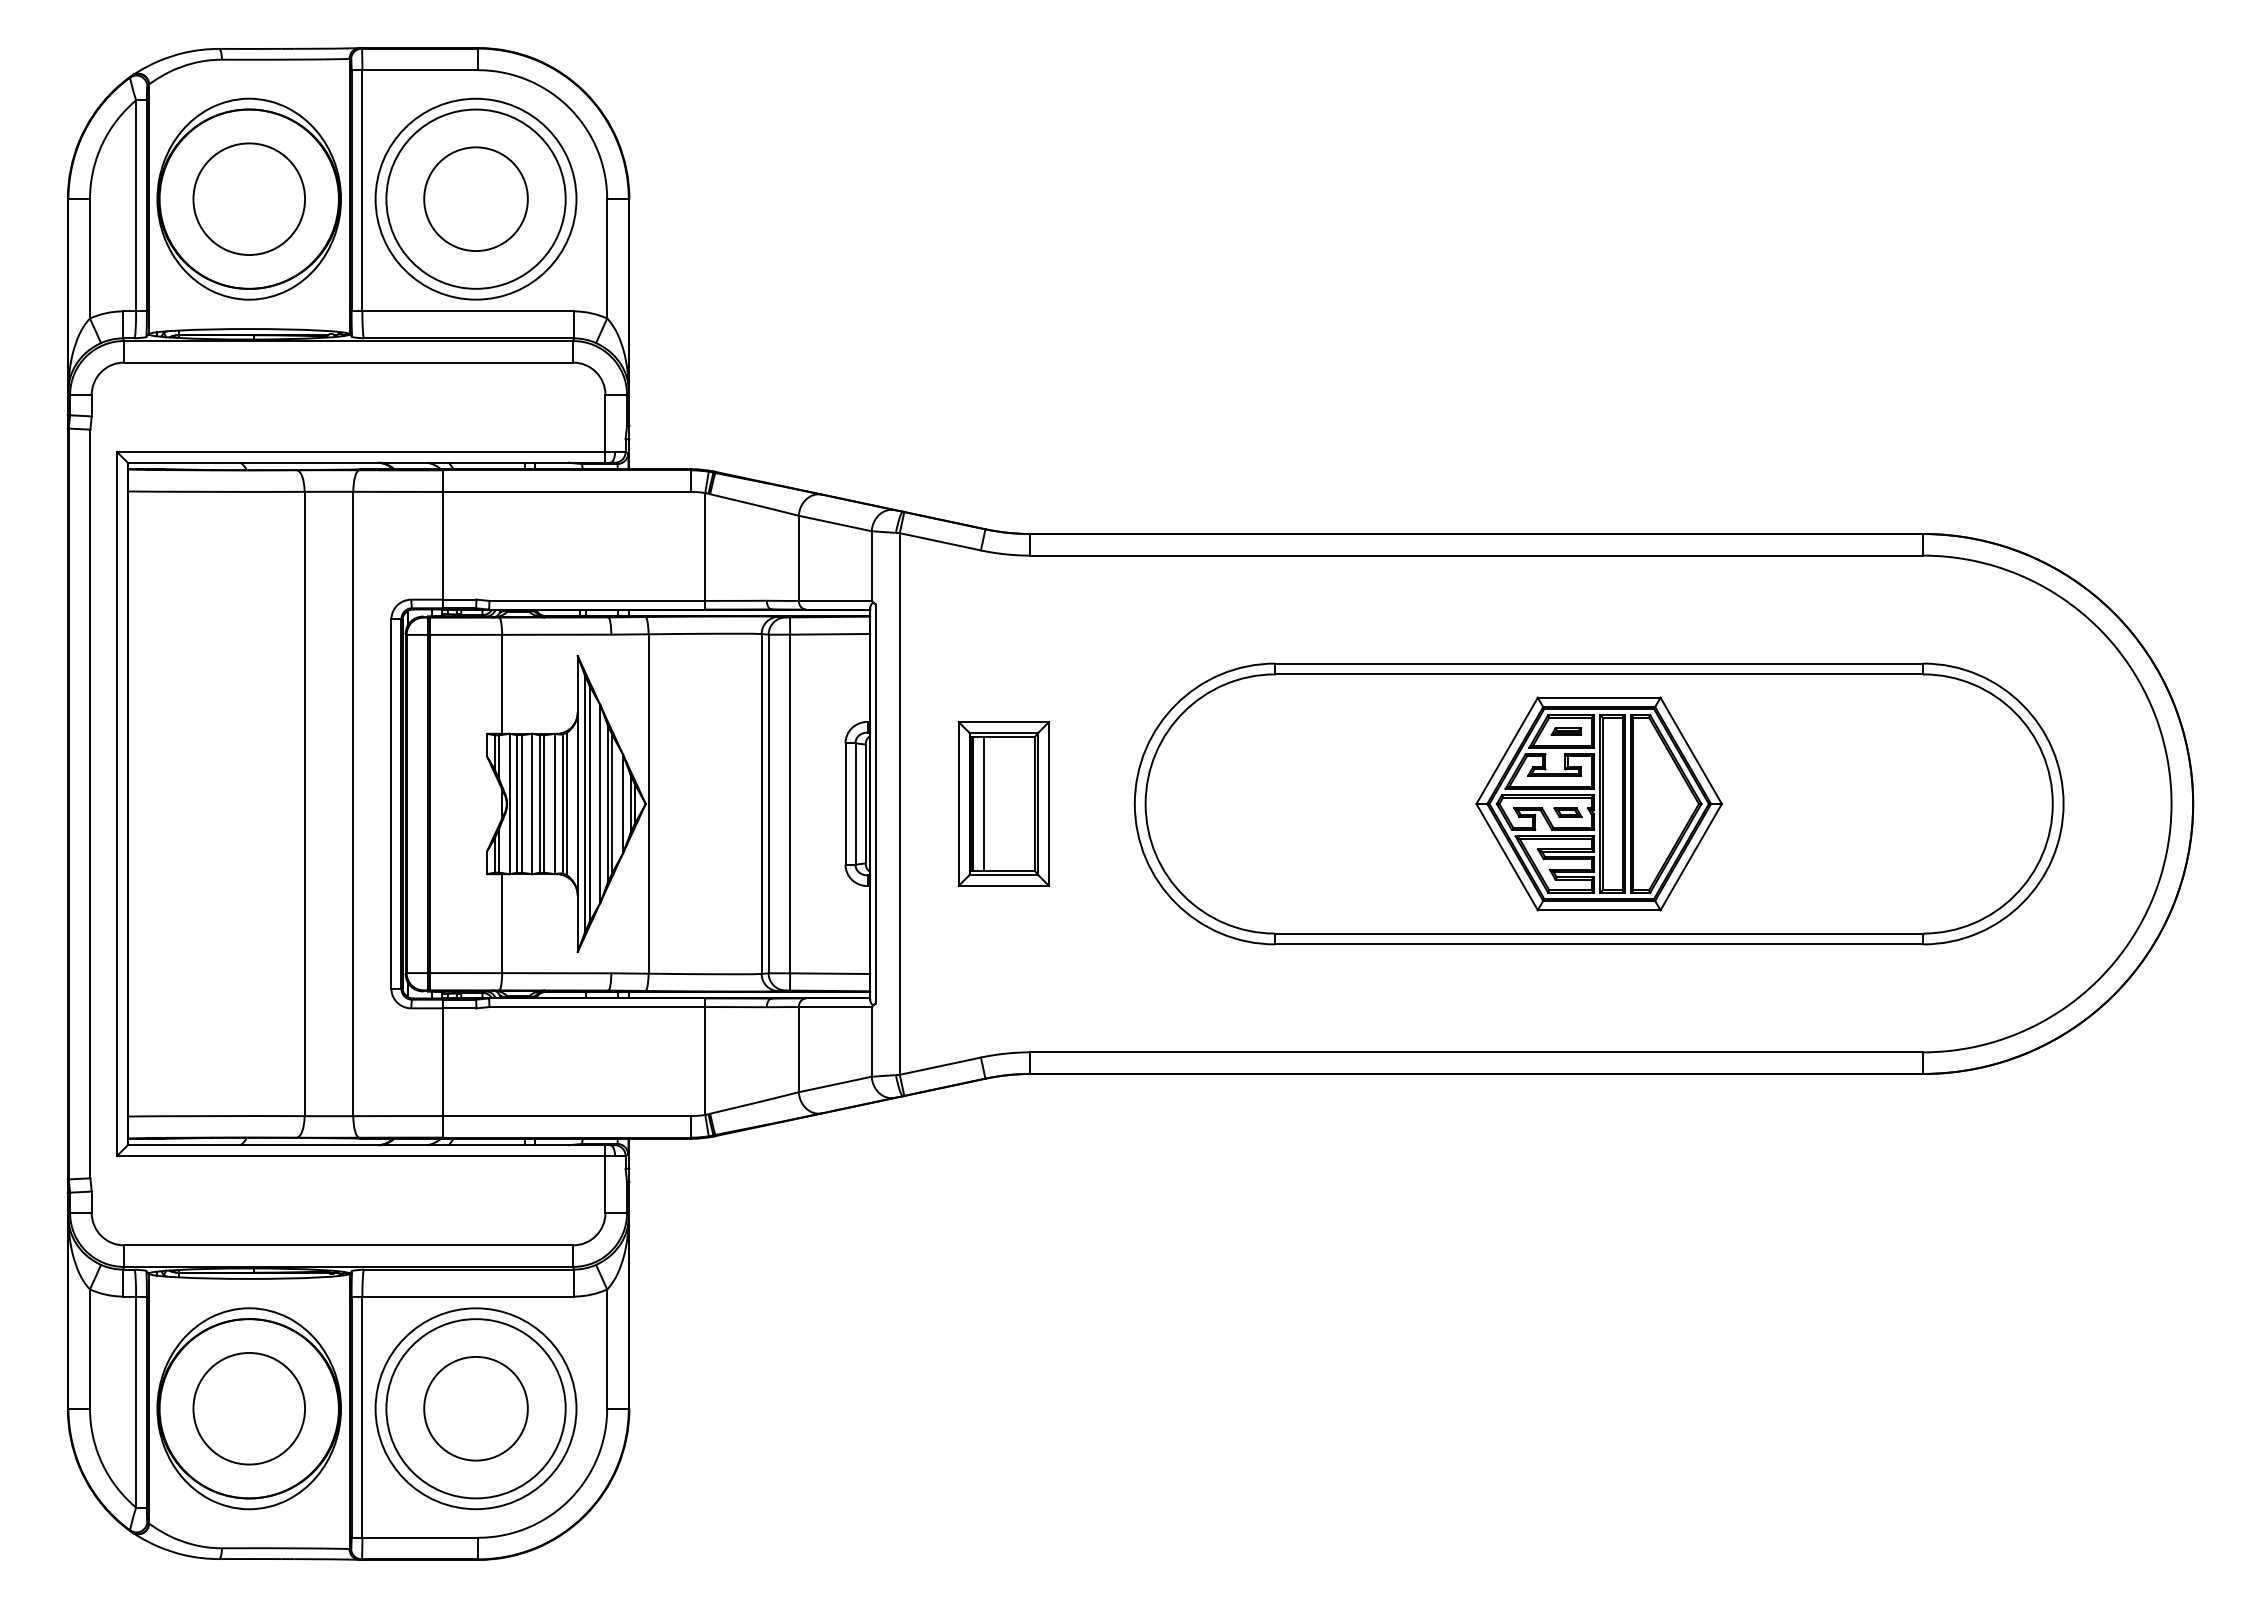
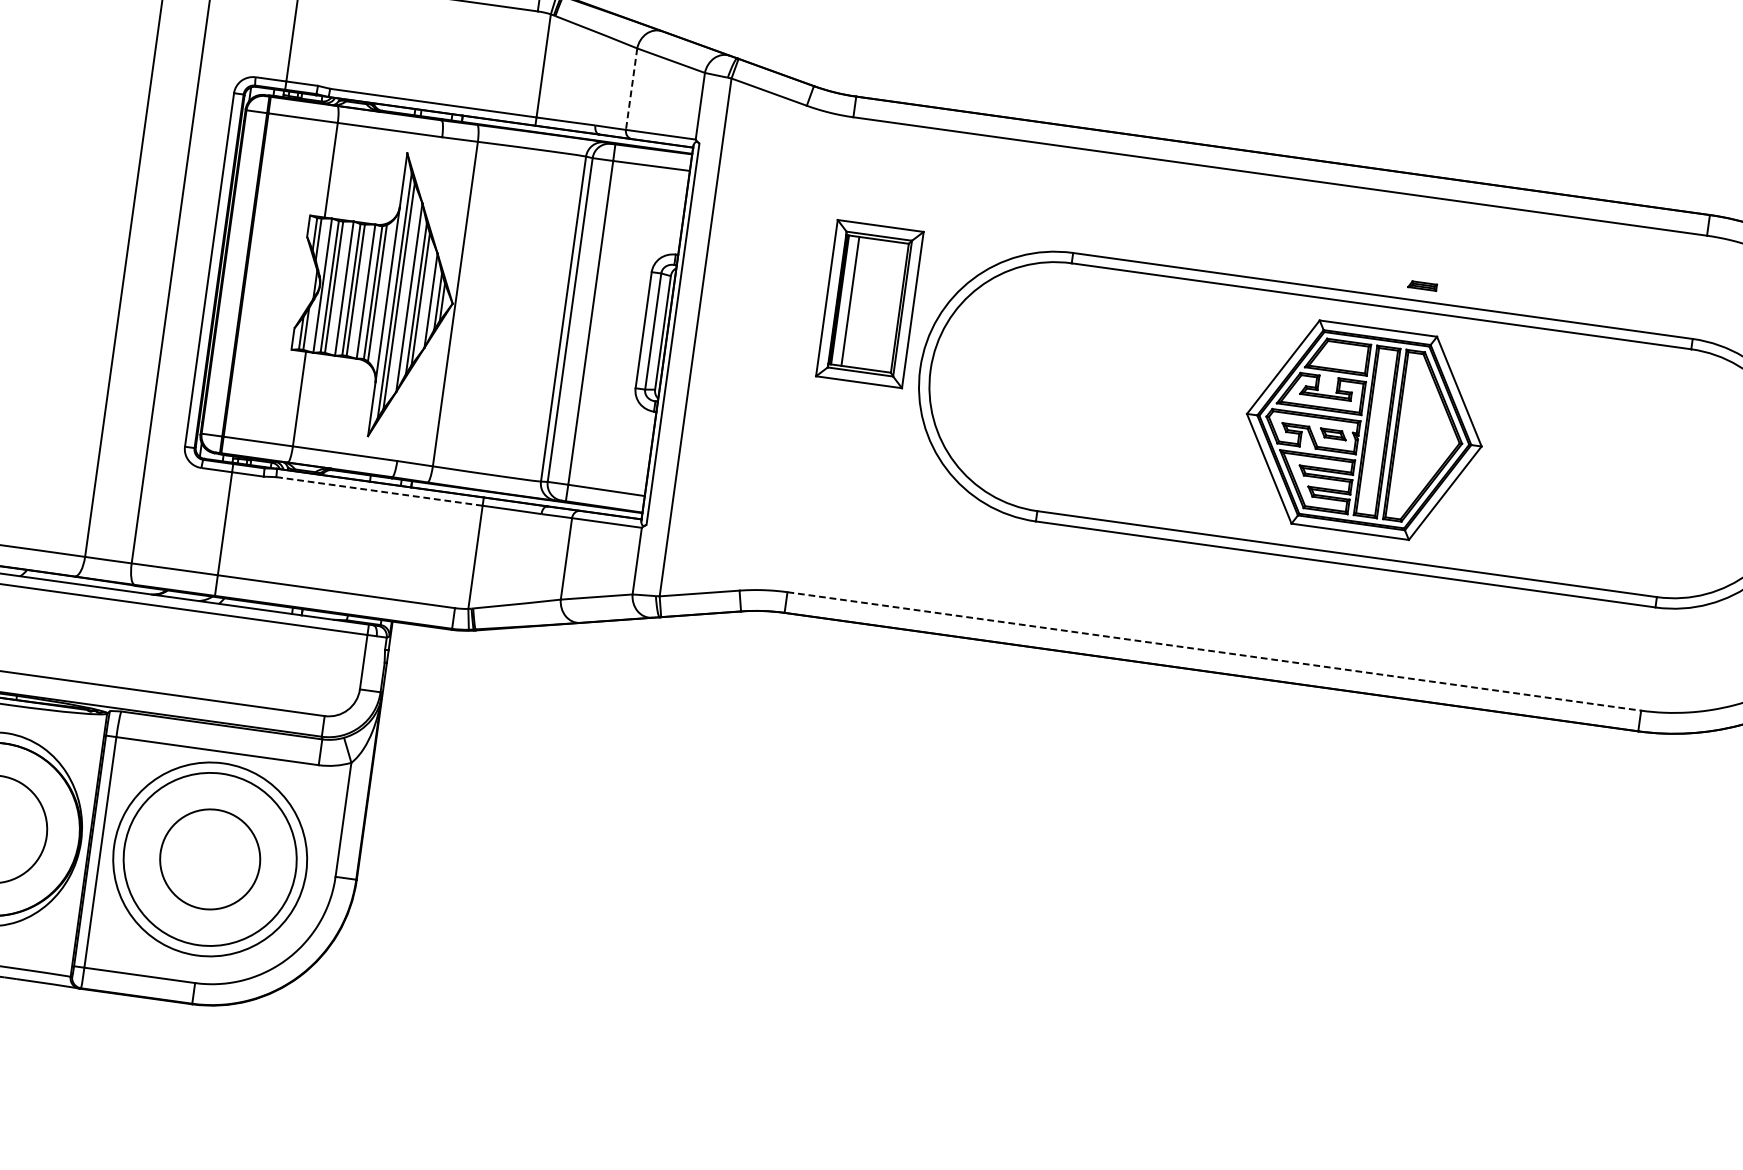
line: (798, 558) -> (631, 89), solid -> dashed
part: (1566, 731) -> (1422, 285), moved
part: (1003, 803) -> (869, 303), moved
line: (597, 1007) -> (379, 491), solid -> dashed
line: (1477, 1052) -> (1214, 651), solid -> dashed

